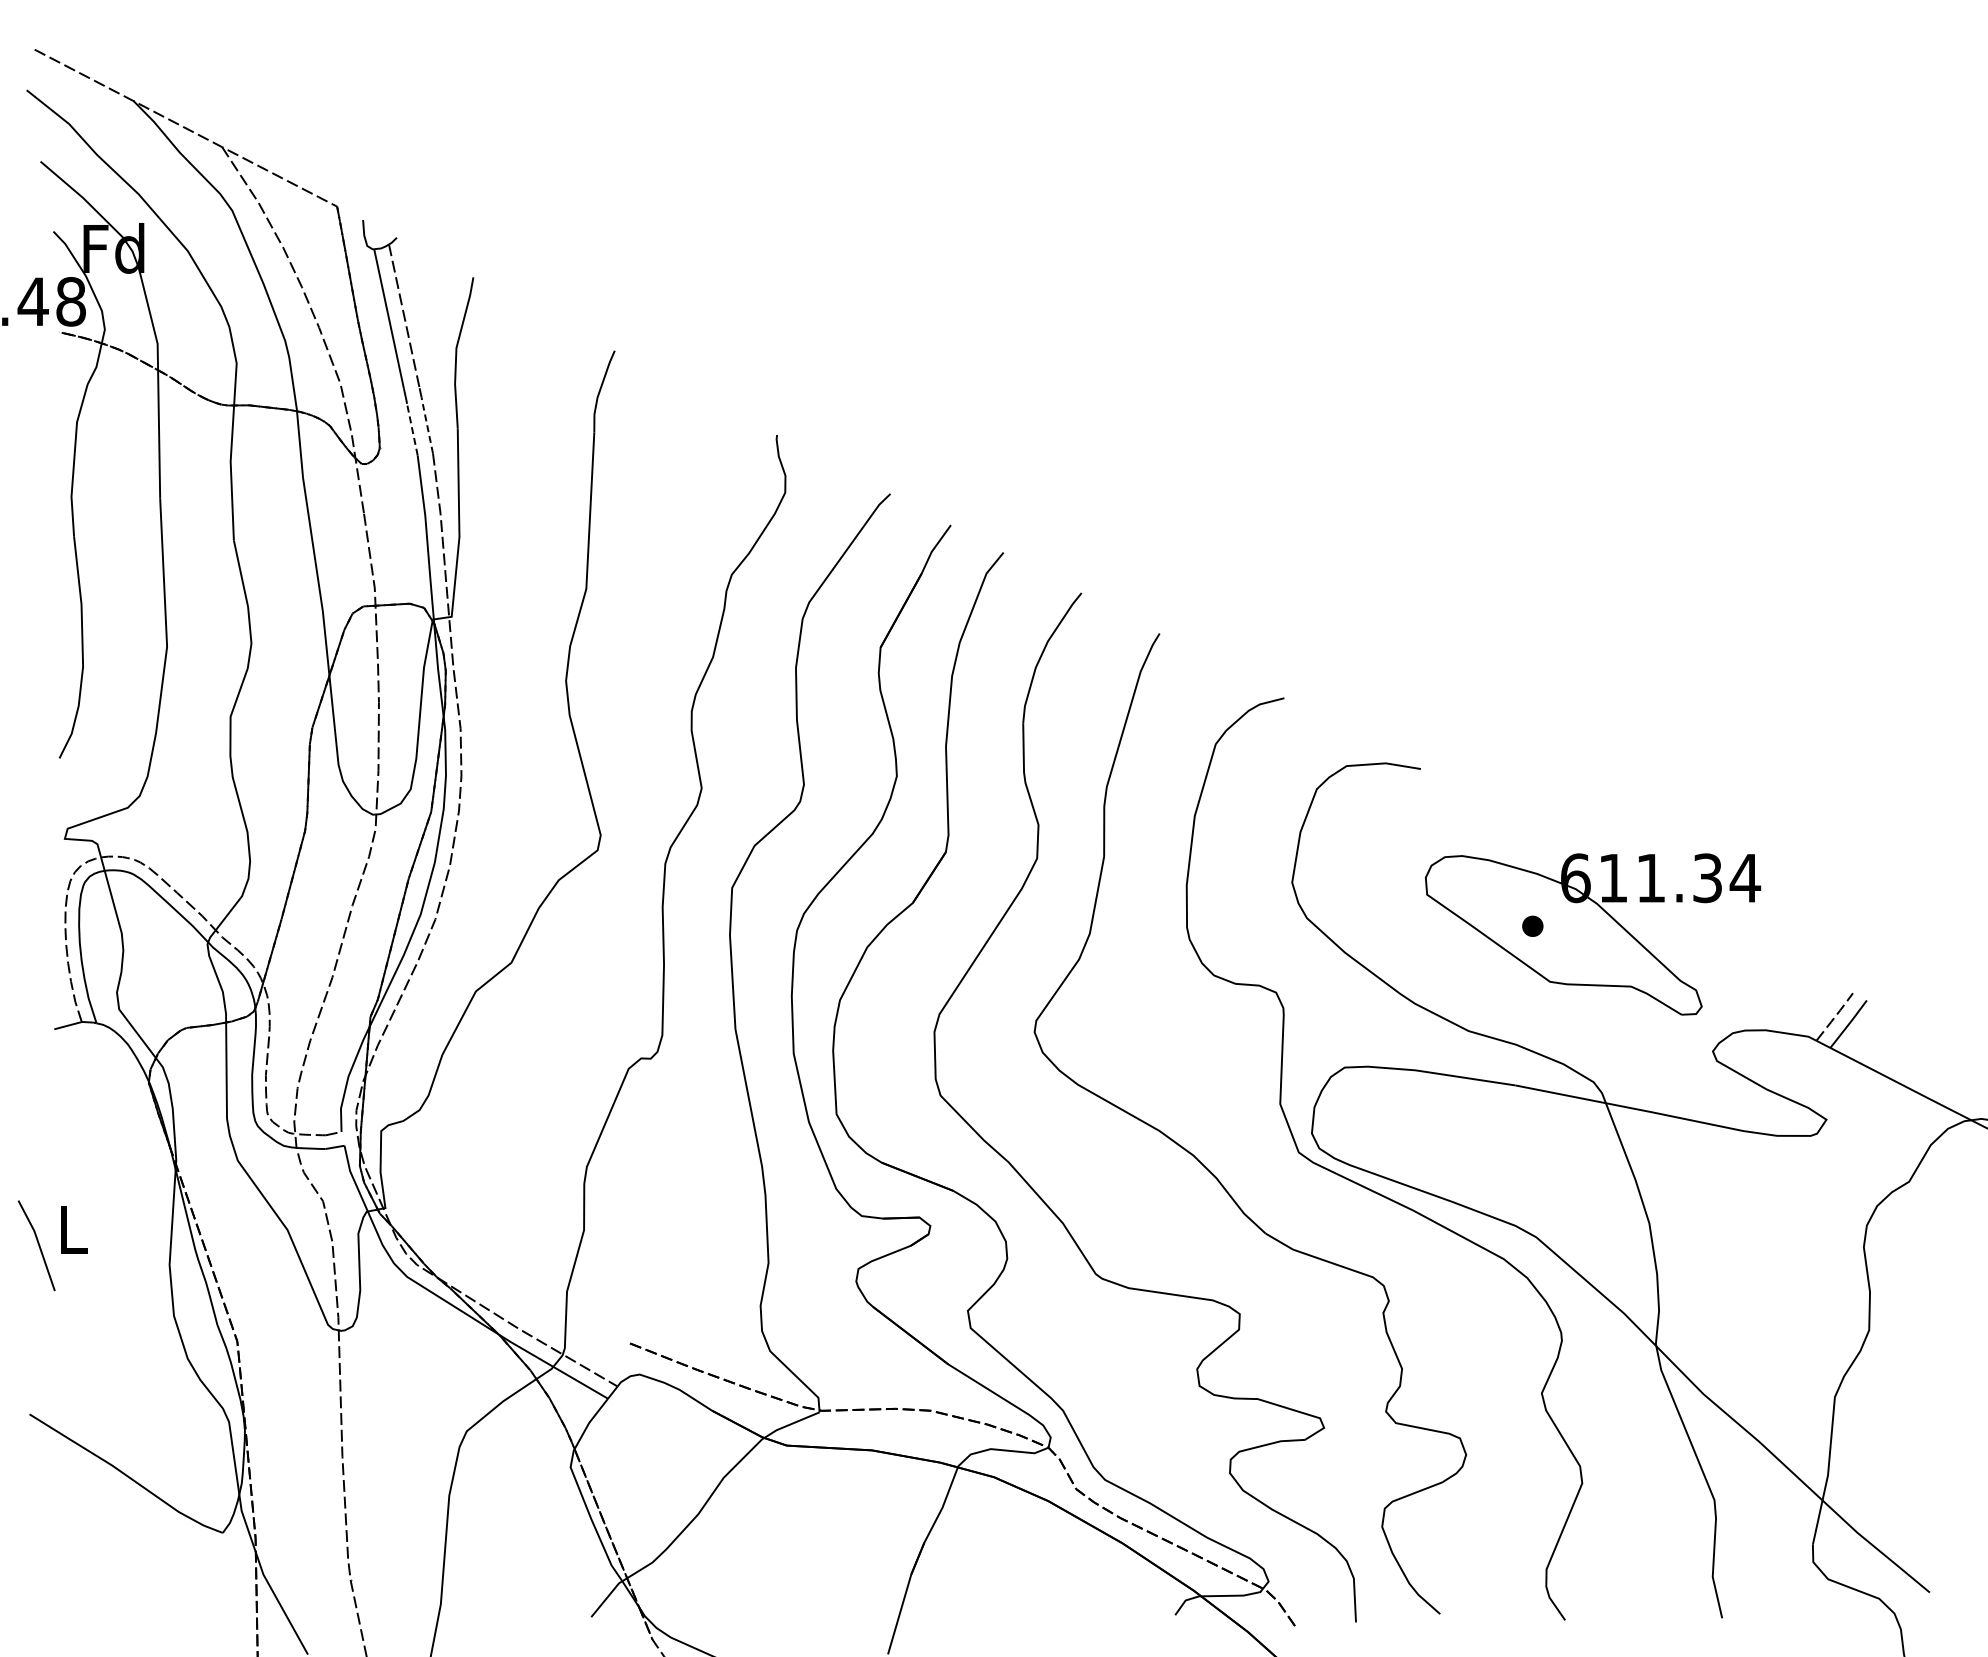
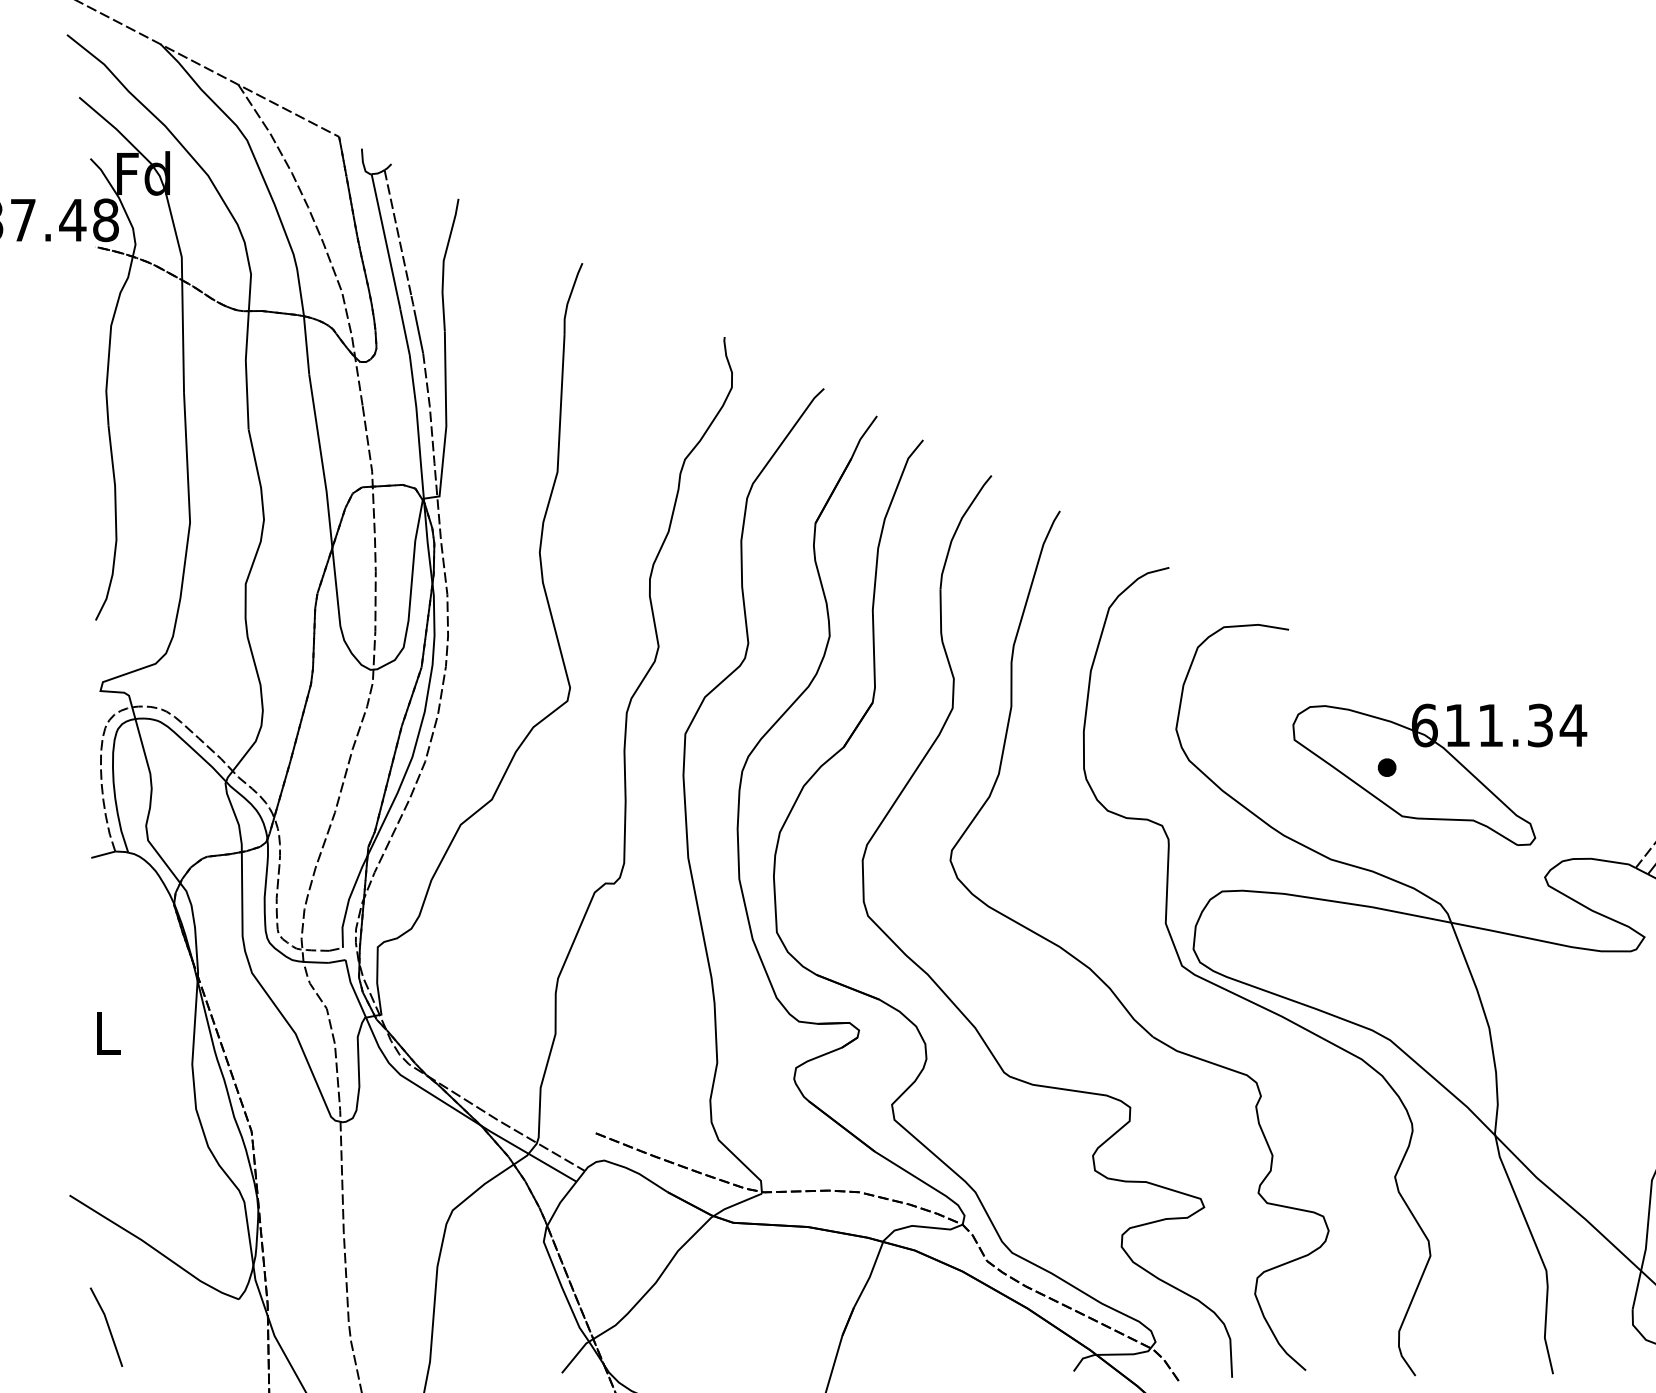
line: (427, 428) -> (418, 331), dashed -> solid
line: (412, 429) -> (405, 332), dashed -> solid
line: (38, 1245) -> (108, 1327), moved

